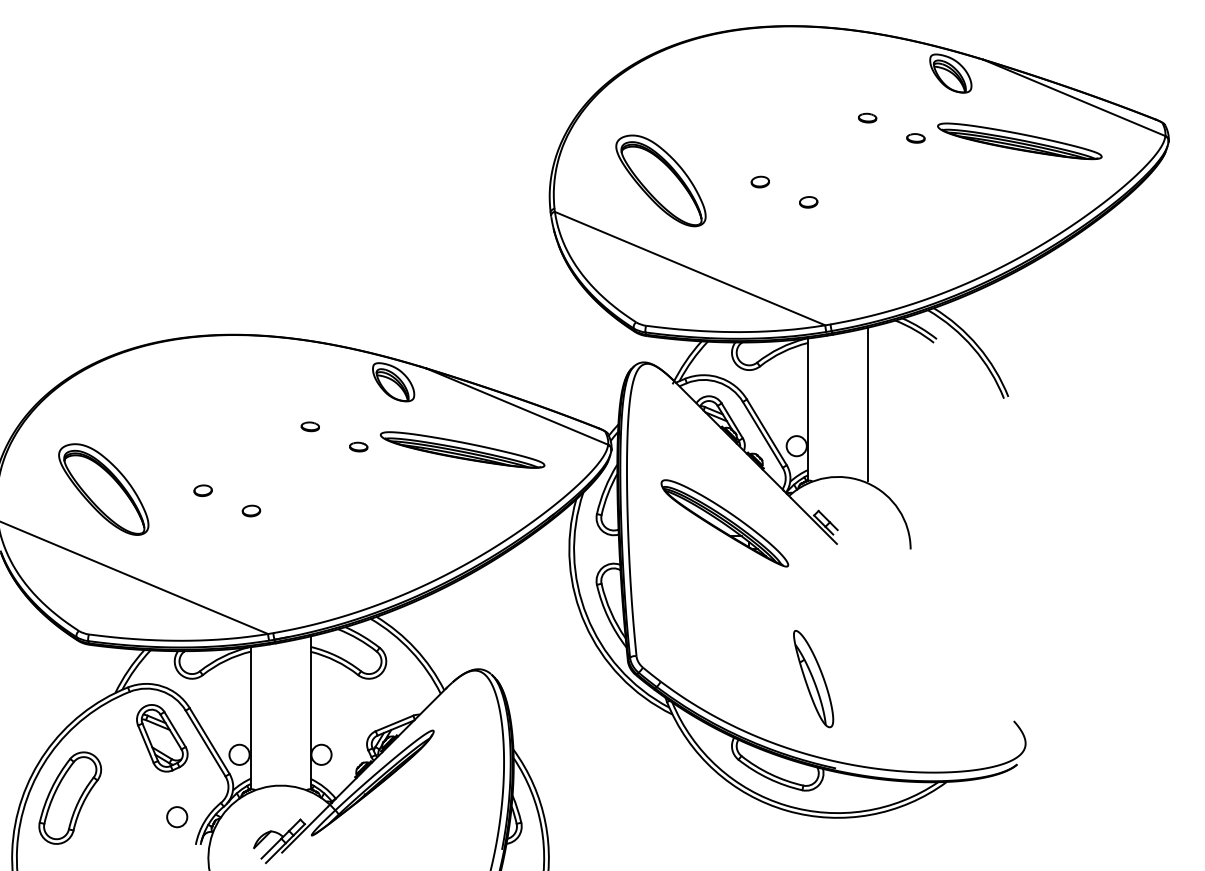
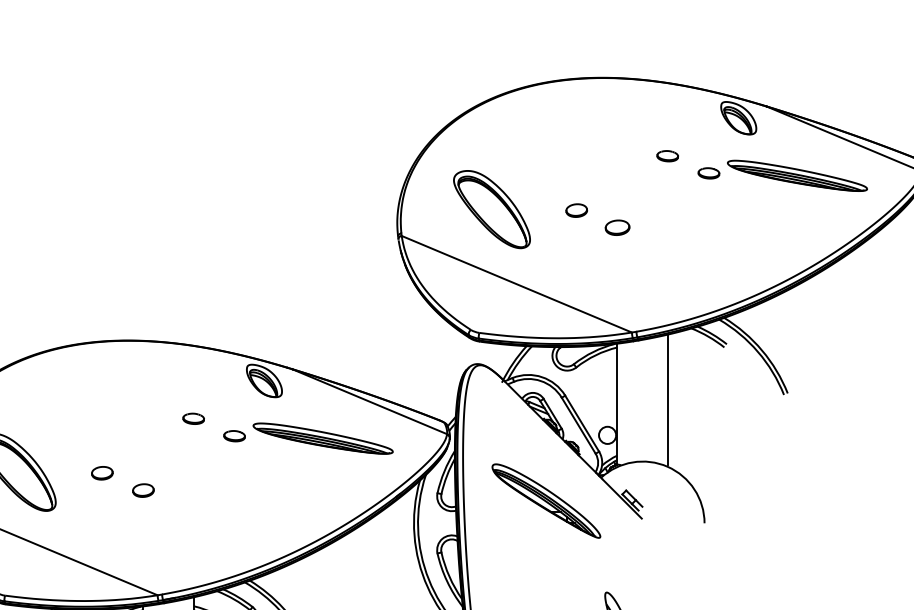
part: (867, 117) -> (667, 155), size x1.4
part: (915, 138) -> (708, 173), size x1.4
part: (759, 181) -> (575, 210), size x1.4
part: (808, 202) -> (617, 227), size x1.6
part: (309, 426) -> (192, 418), size x1.4
part: (358, 446) -> (234, 435), size x1.4
part: (202, 490) -> (101, 473), size x1.4
part: (251, 510) -> (143, 490), size x1.4

